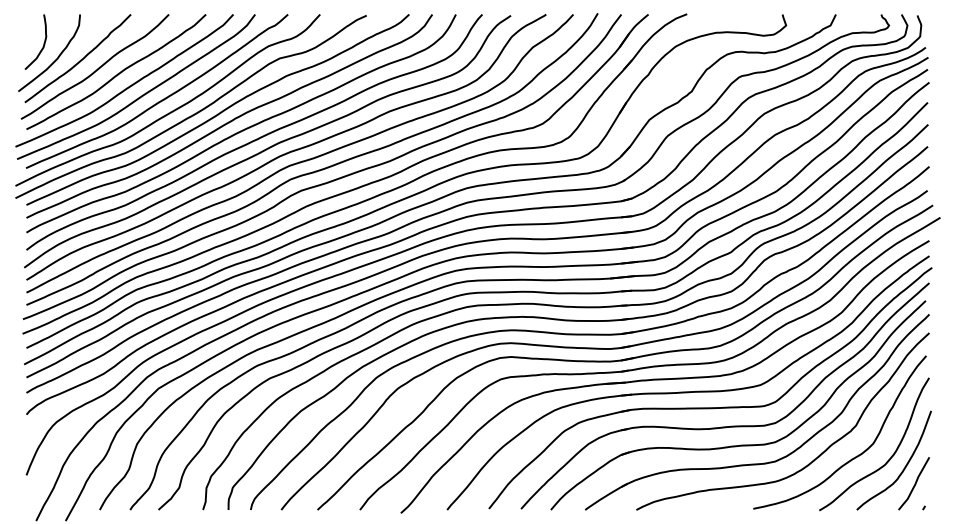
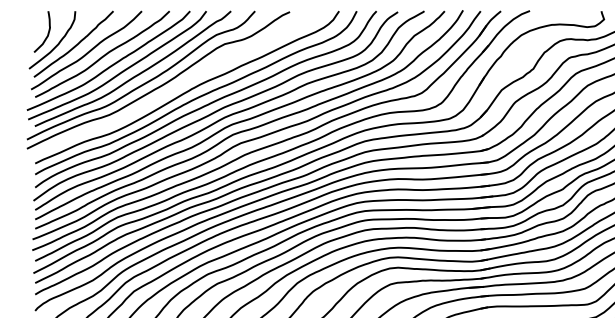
curve: (220, 111) -> (180, 83), removed

